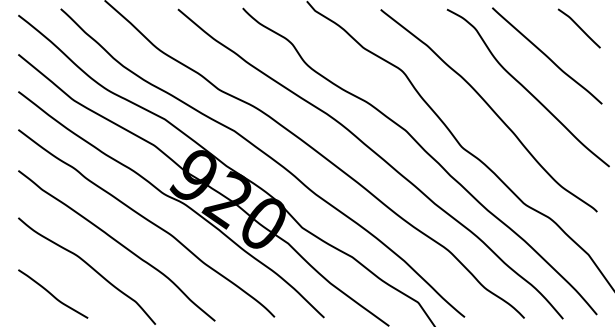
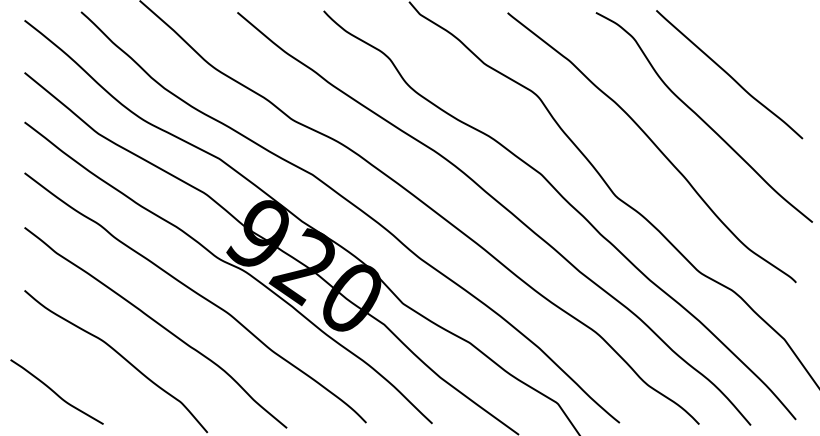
curve: (578, 27) -> (771, 36), removed
curve: (52, 294) -> (56, 392), moved

